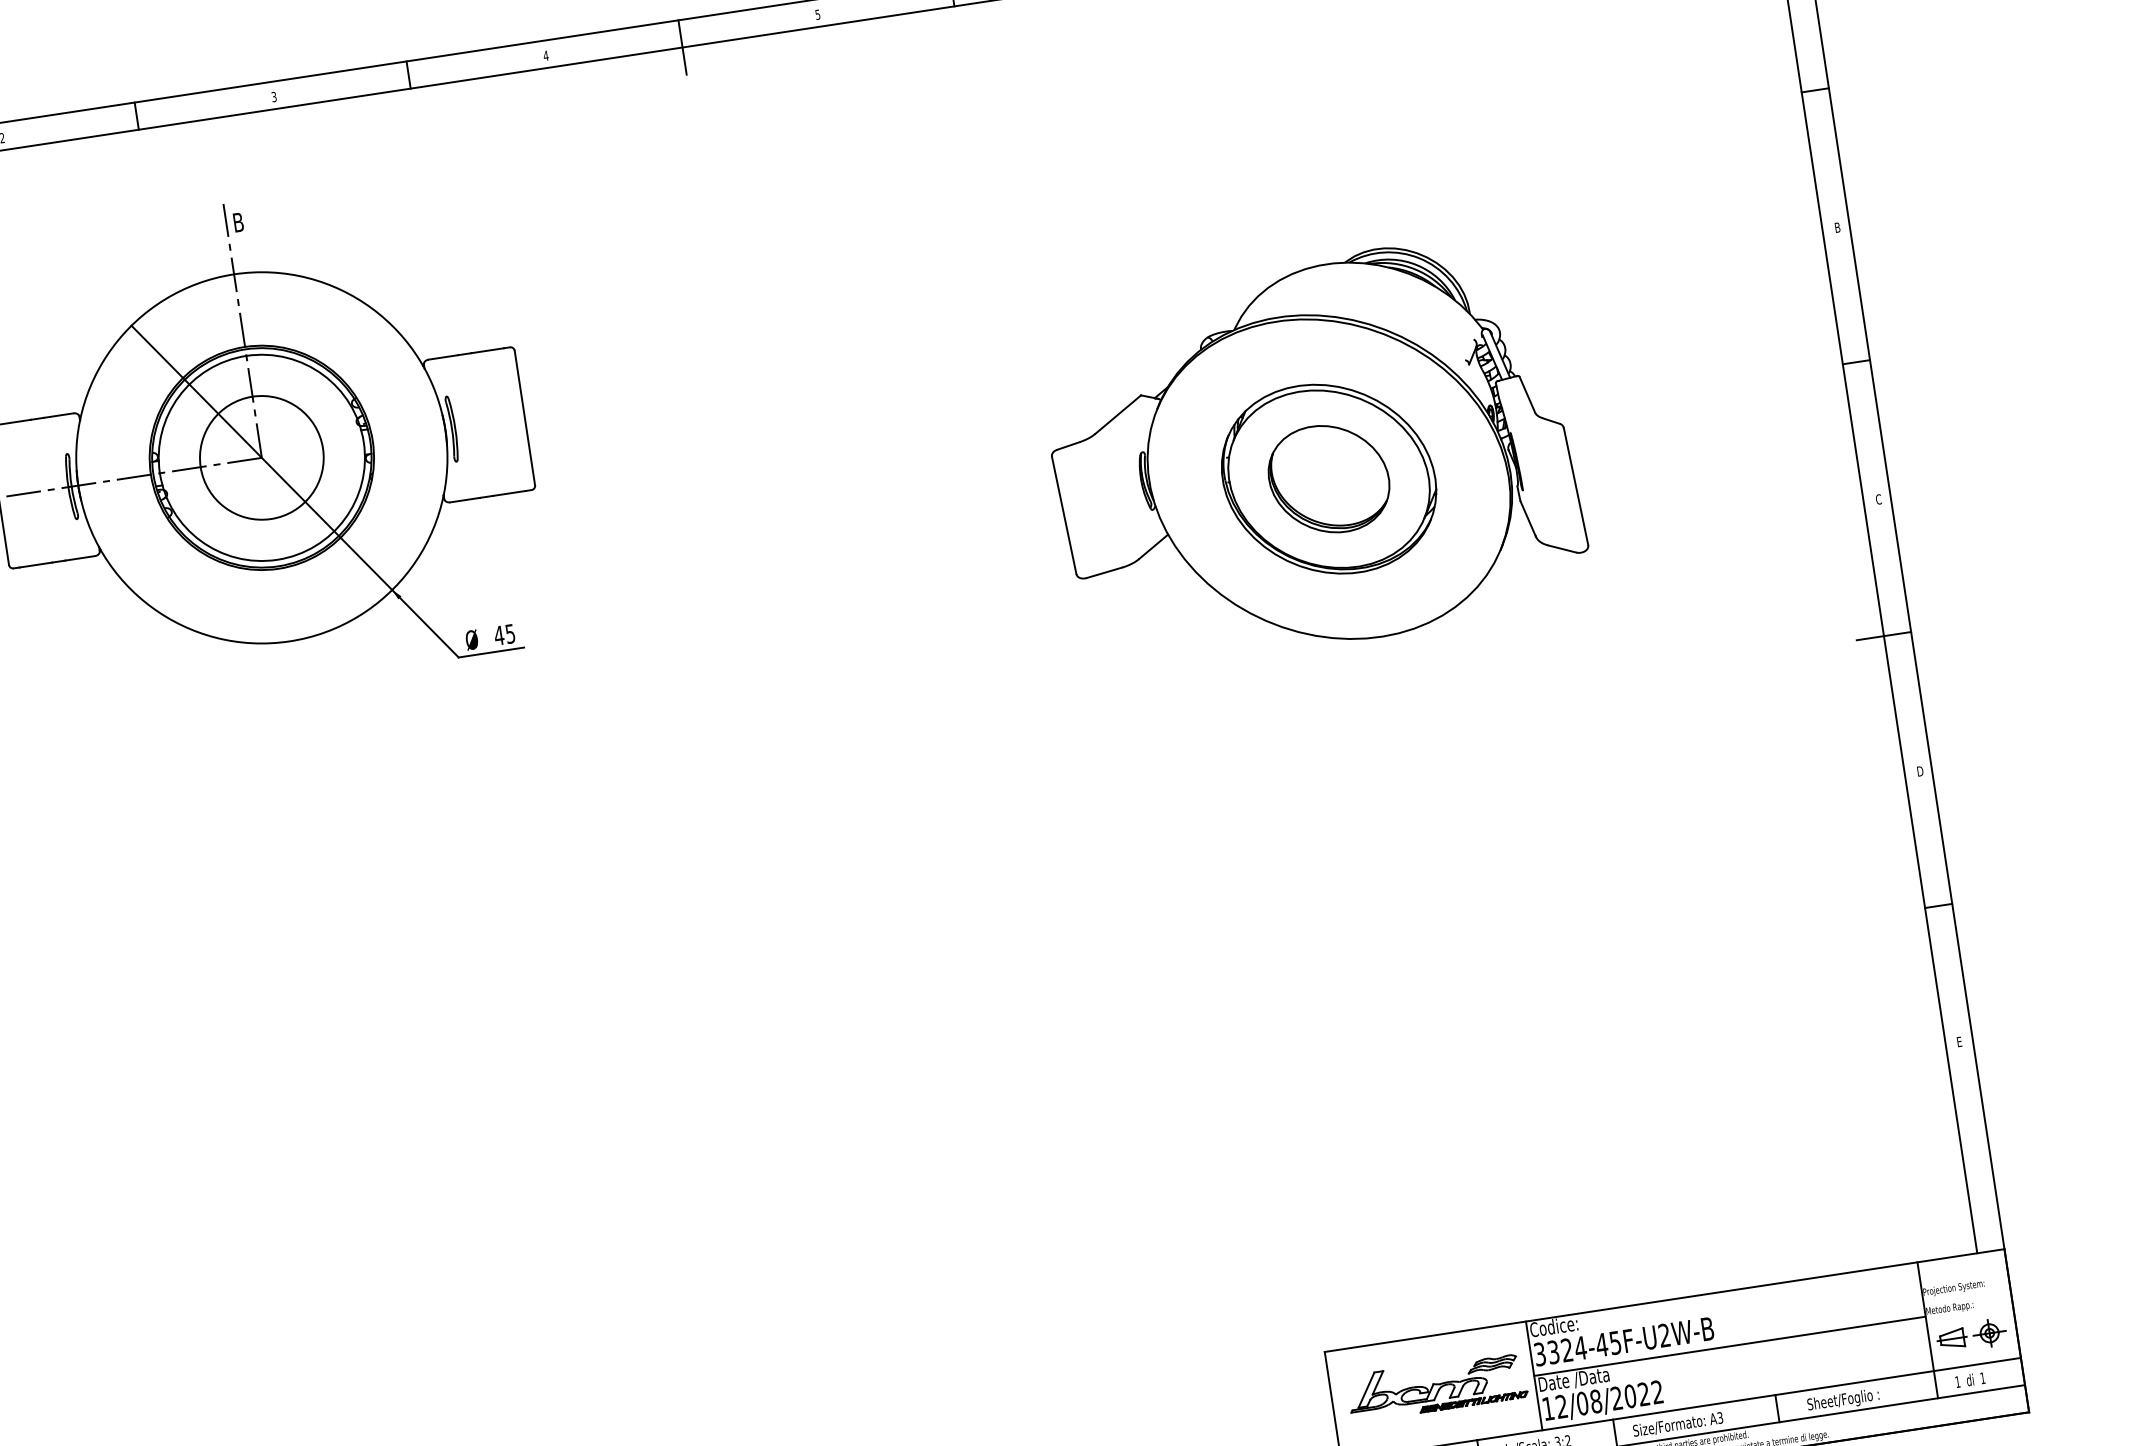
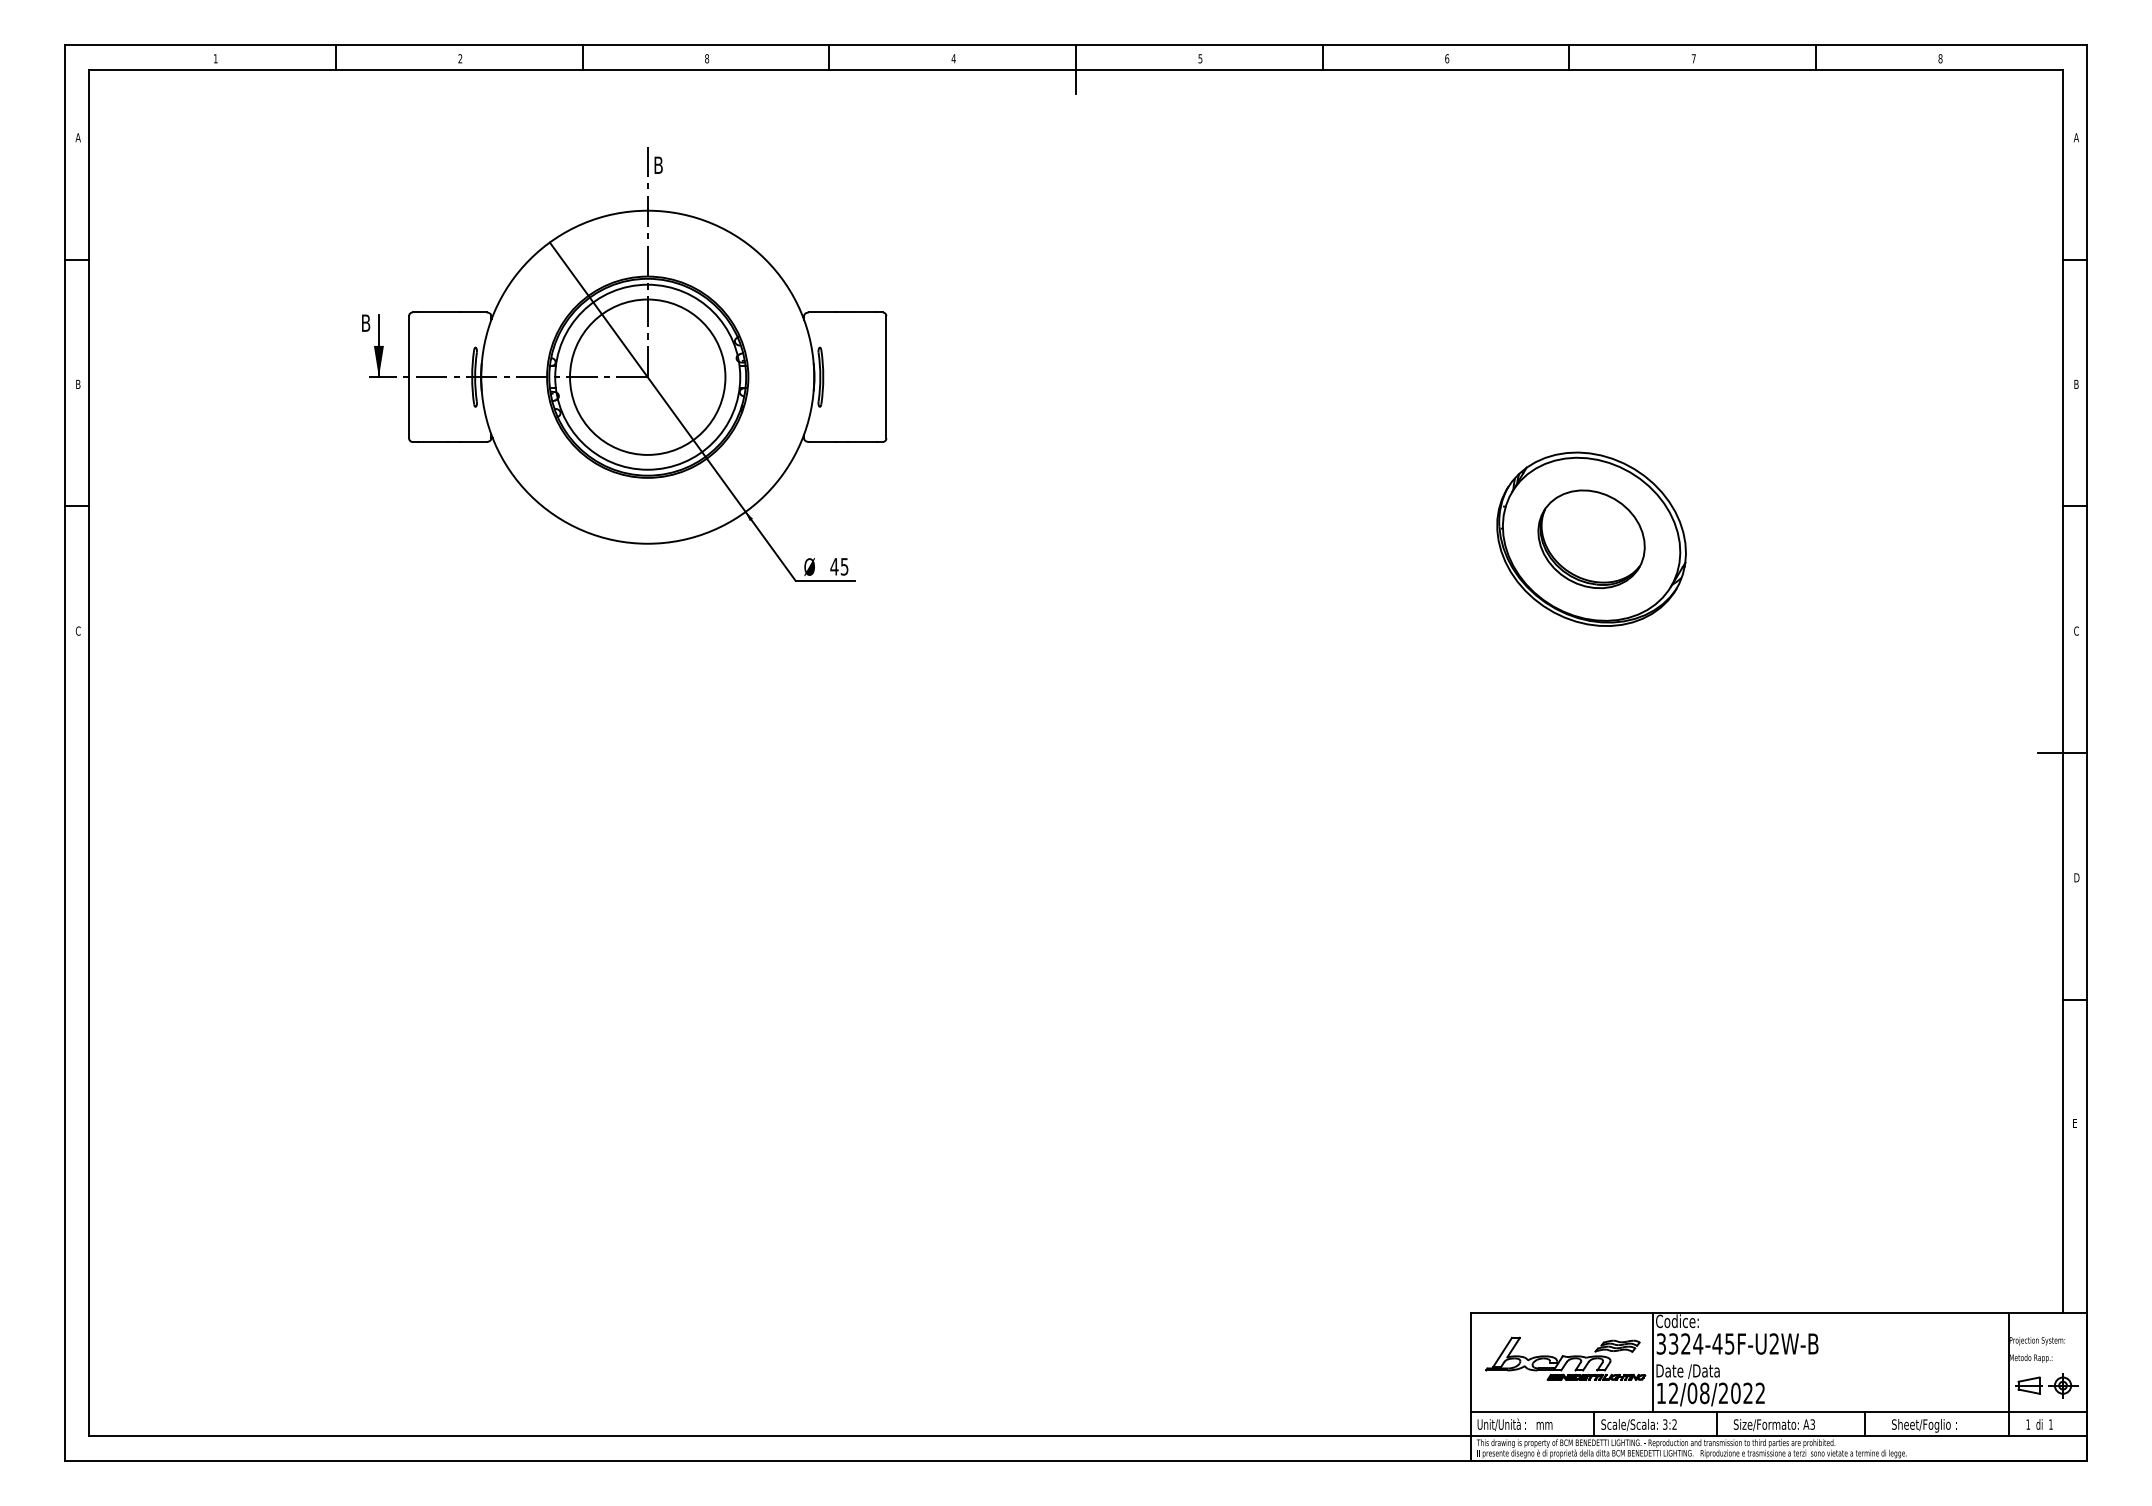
text: (274, 96) -> (707, 58), 3 -> 8
part: (1312, 452) -> (1580, 513), removed
circle: (261, 457) -> (647, 376), size x1.4
line: (1729, 1346) -> (1830, 1362), removed

